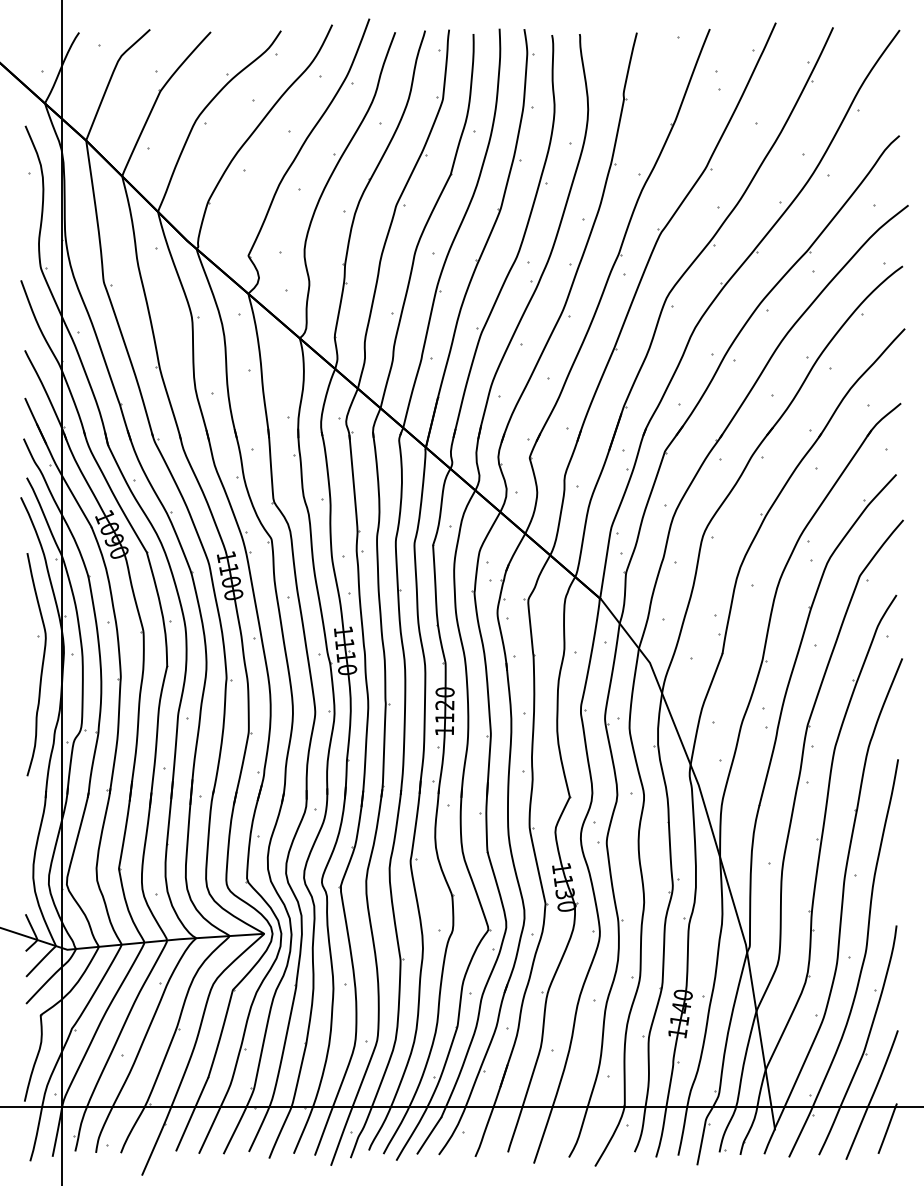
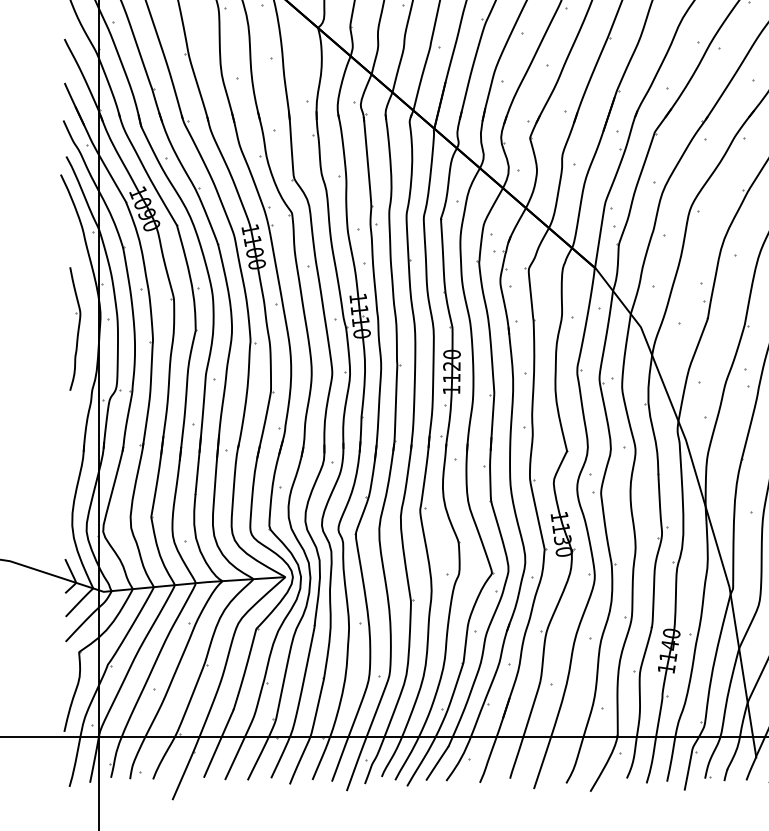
part: (36, 664) -> (75, 328), size x0.6

